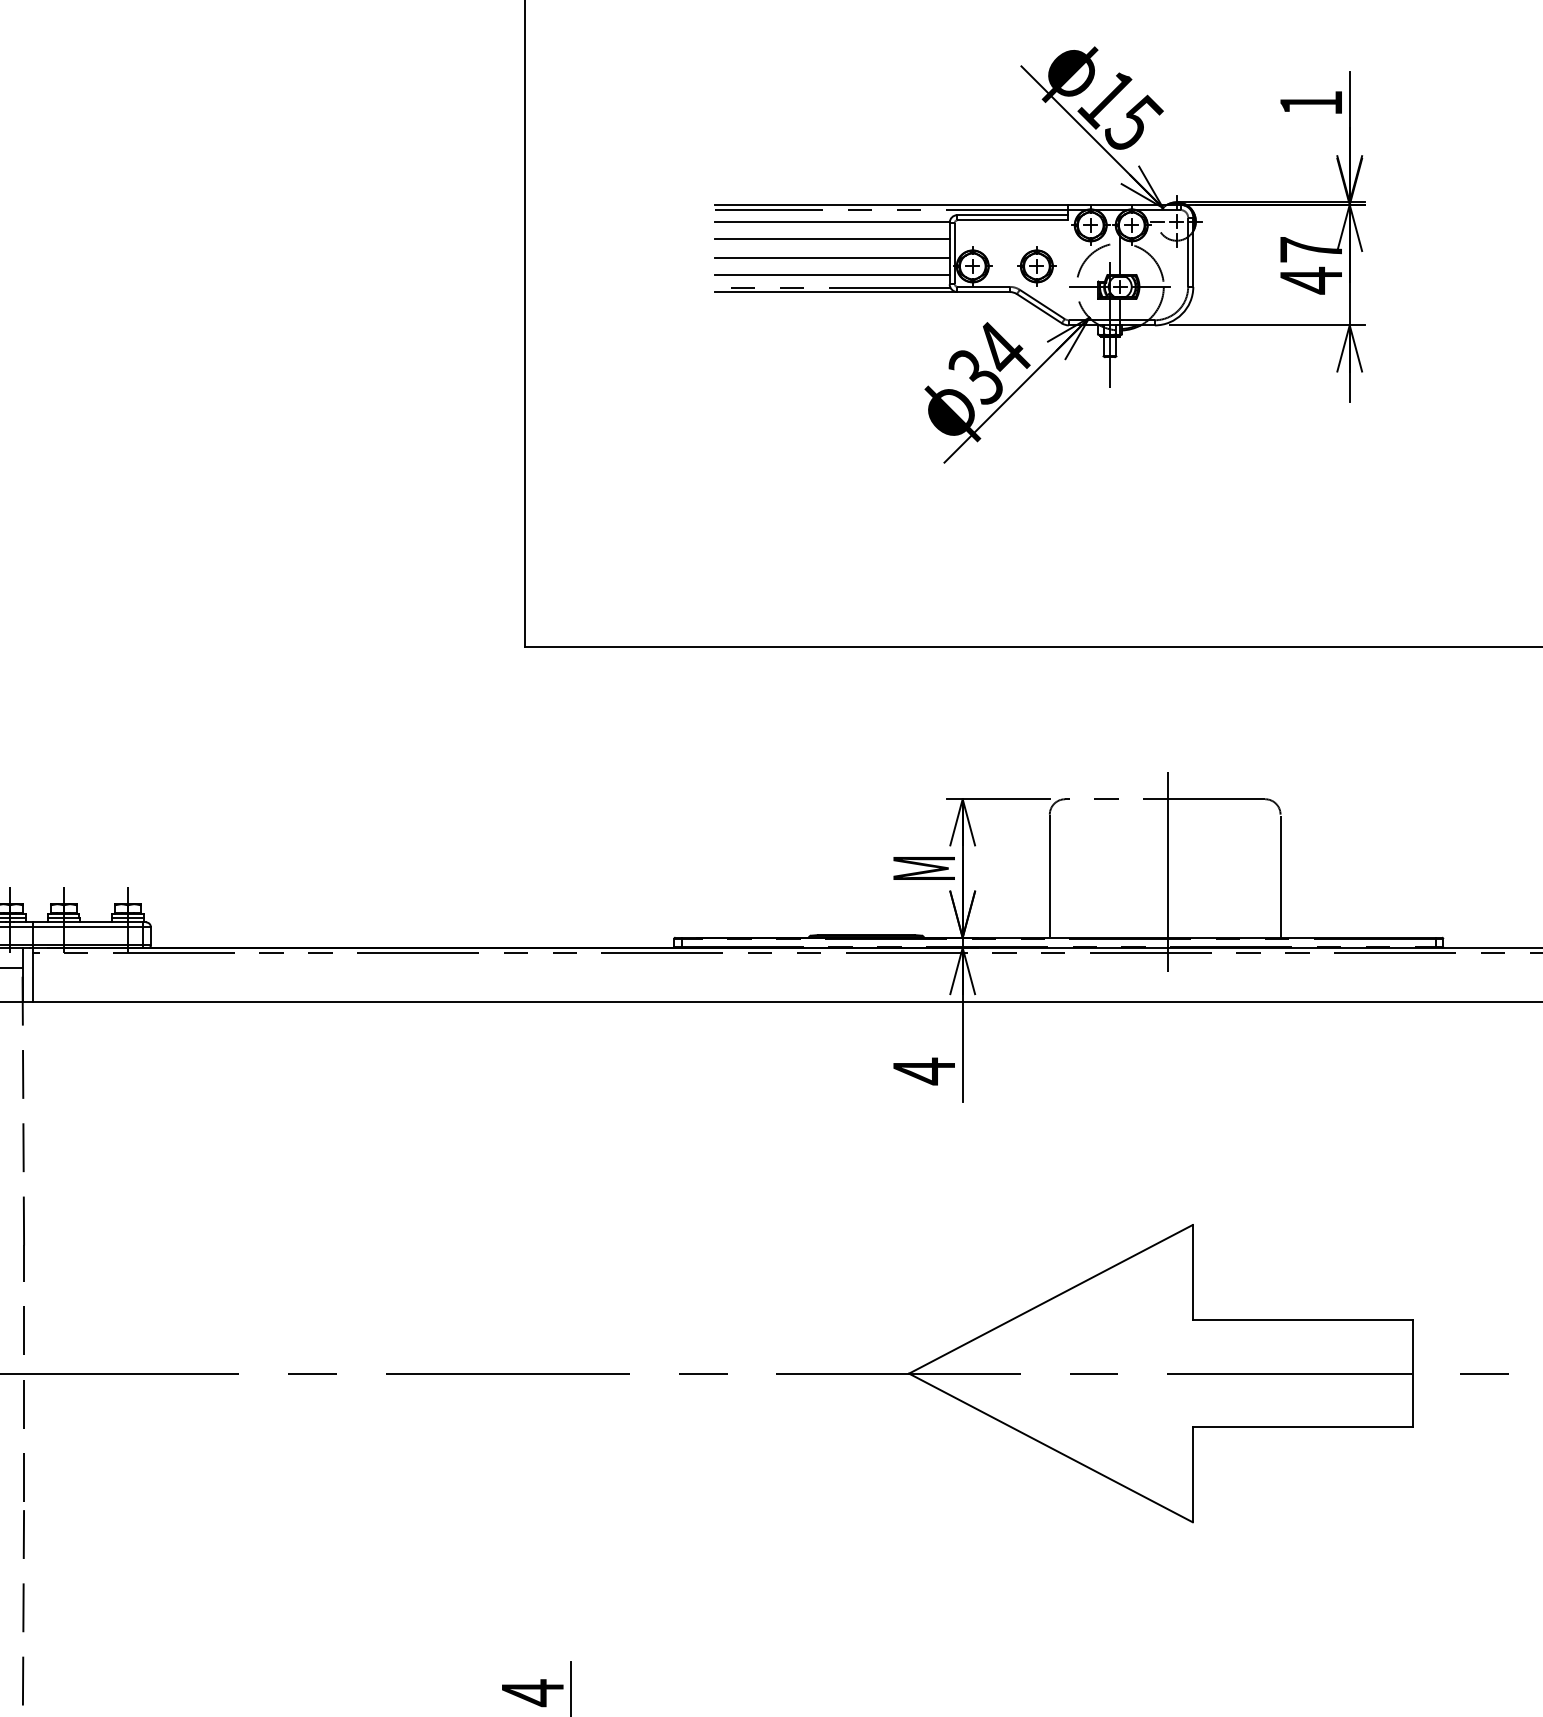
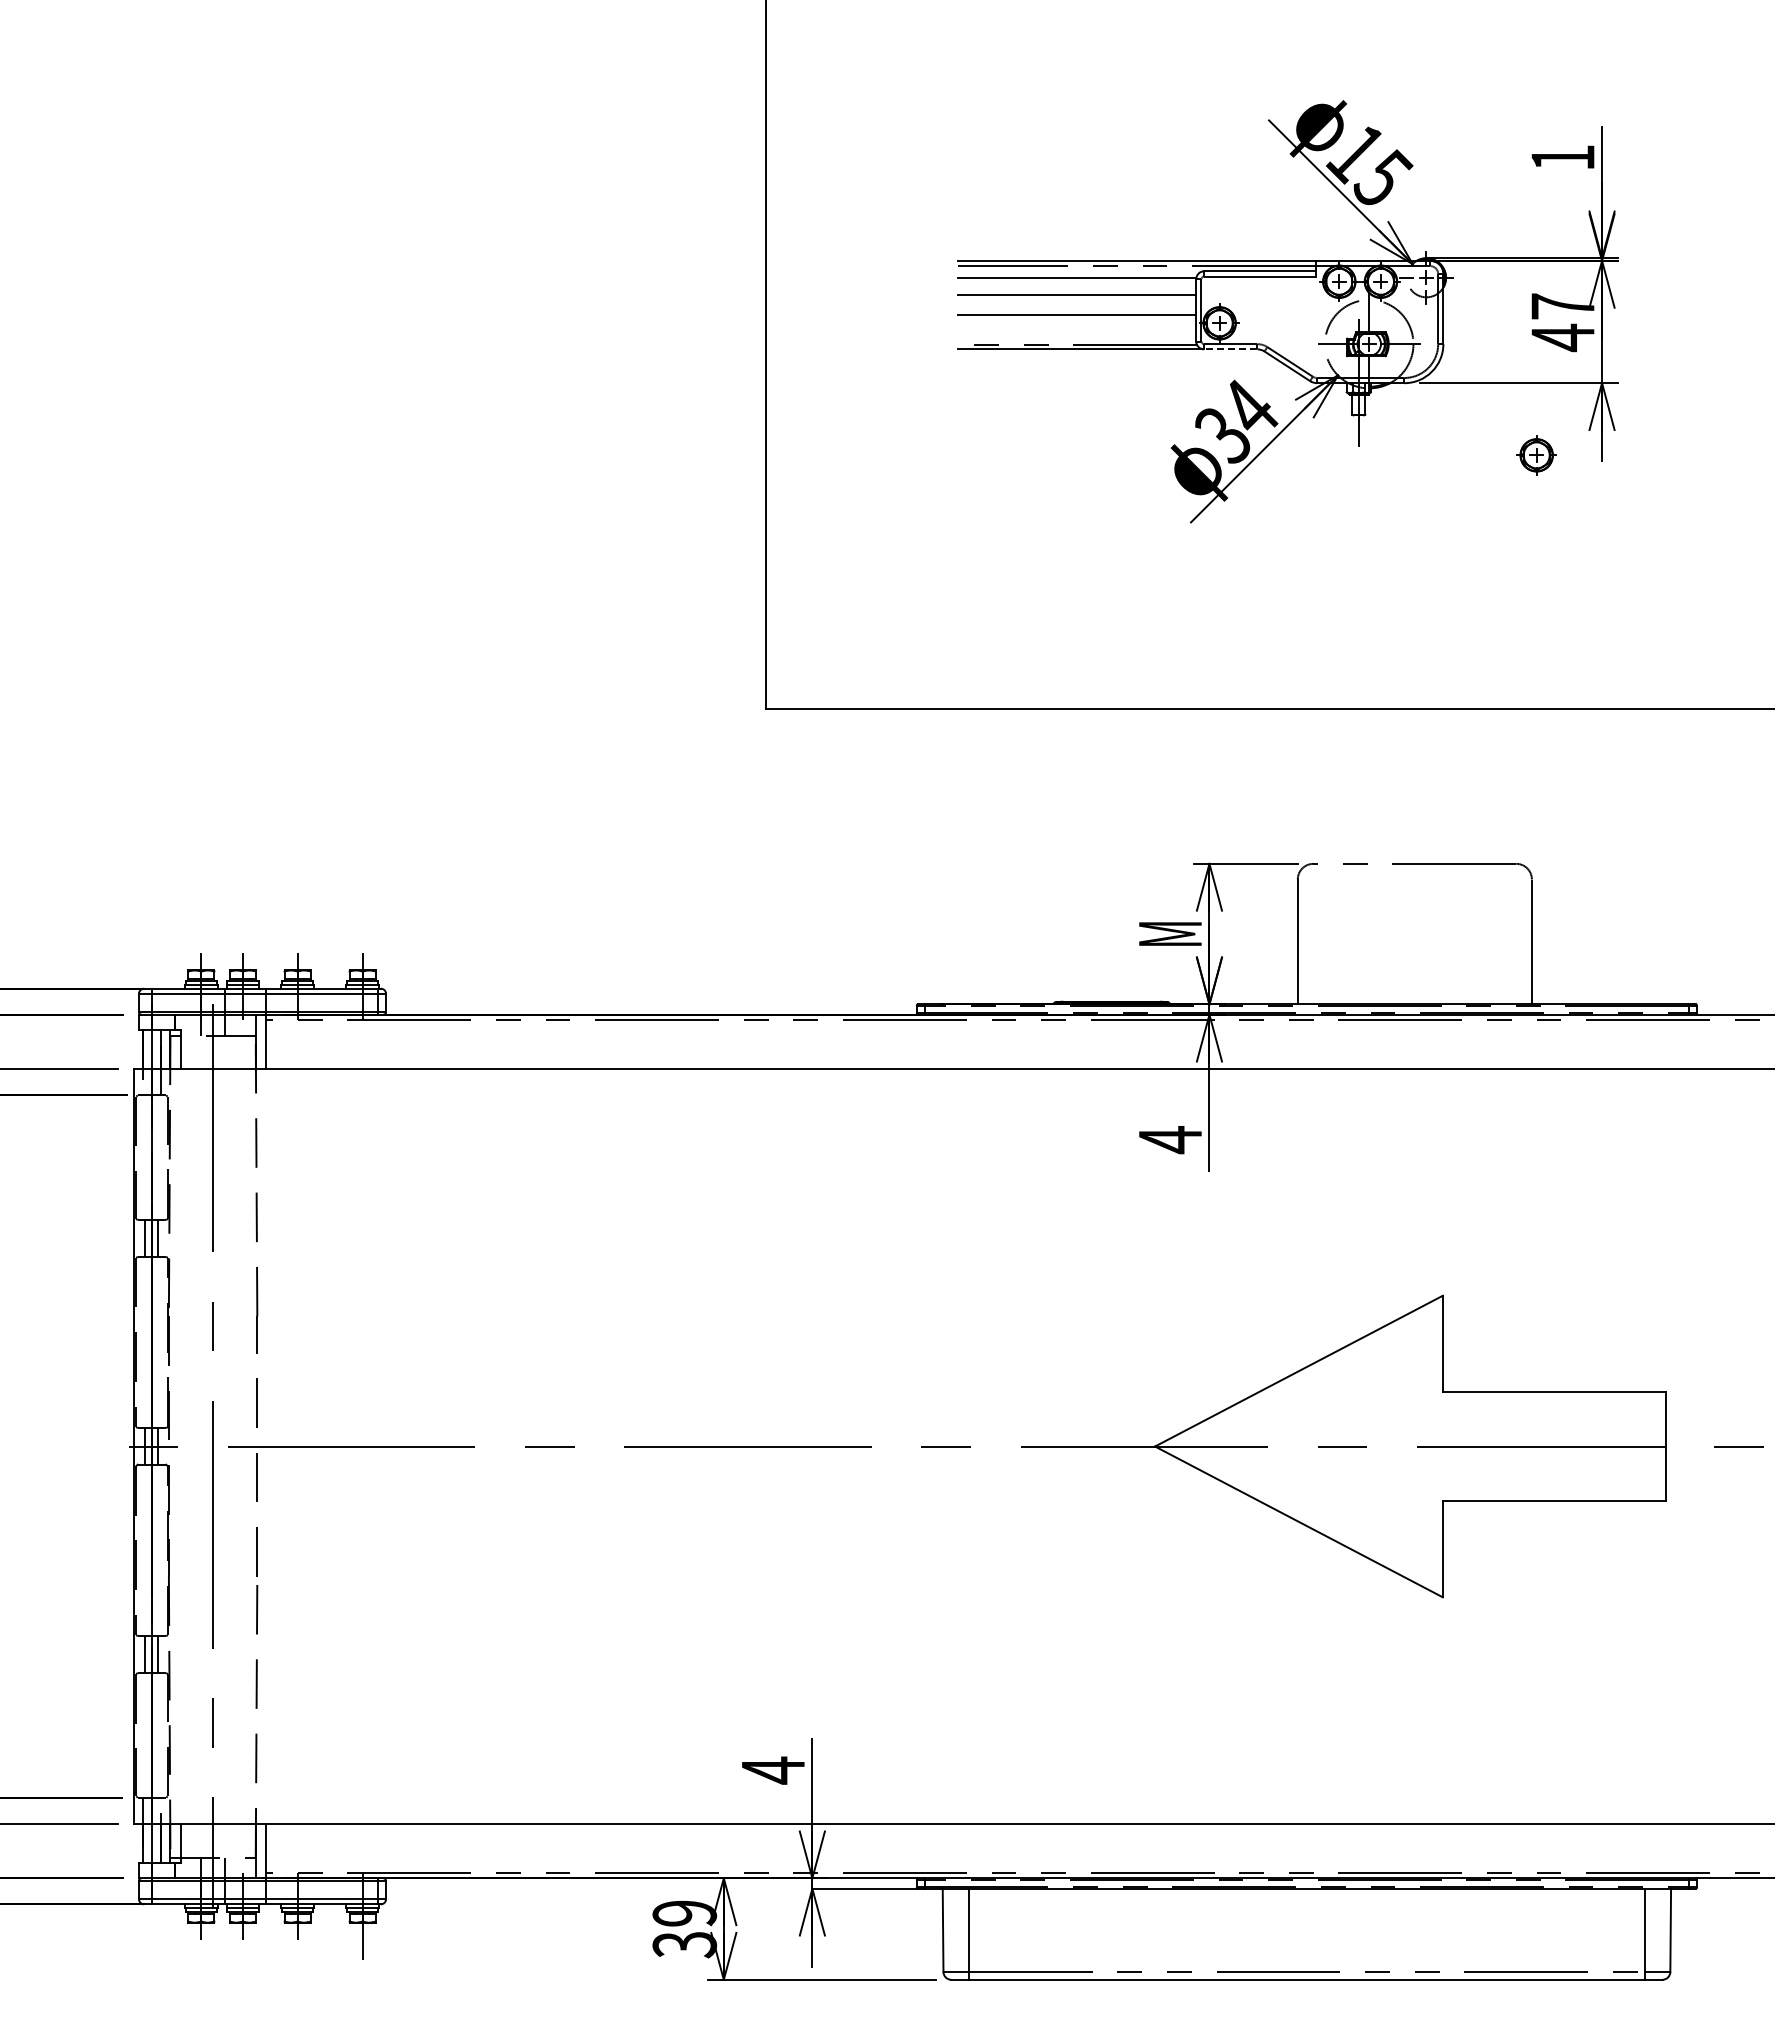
part: (1036, 266) -> (1536, 455), moved
line: (831, 274) -> (1076, 331), removed
line: (983, 292) -> (1230, 349), solid -> dashed
line: (1167, 871) -> (1417, 937), removed

